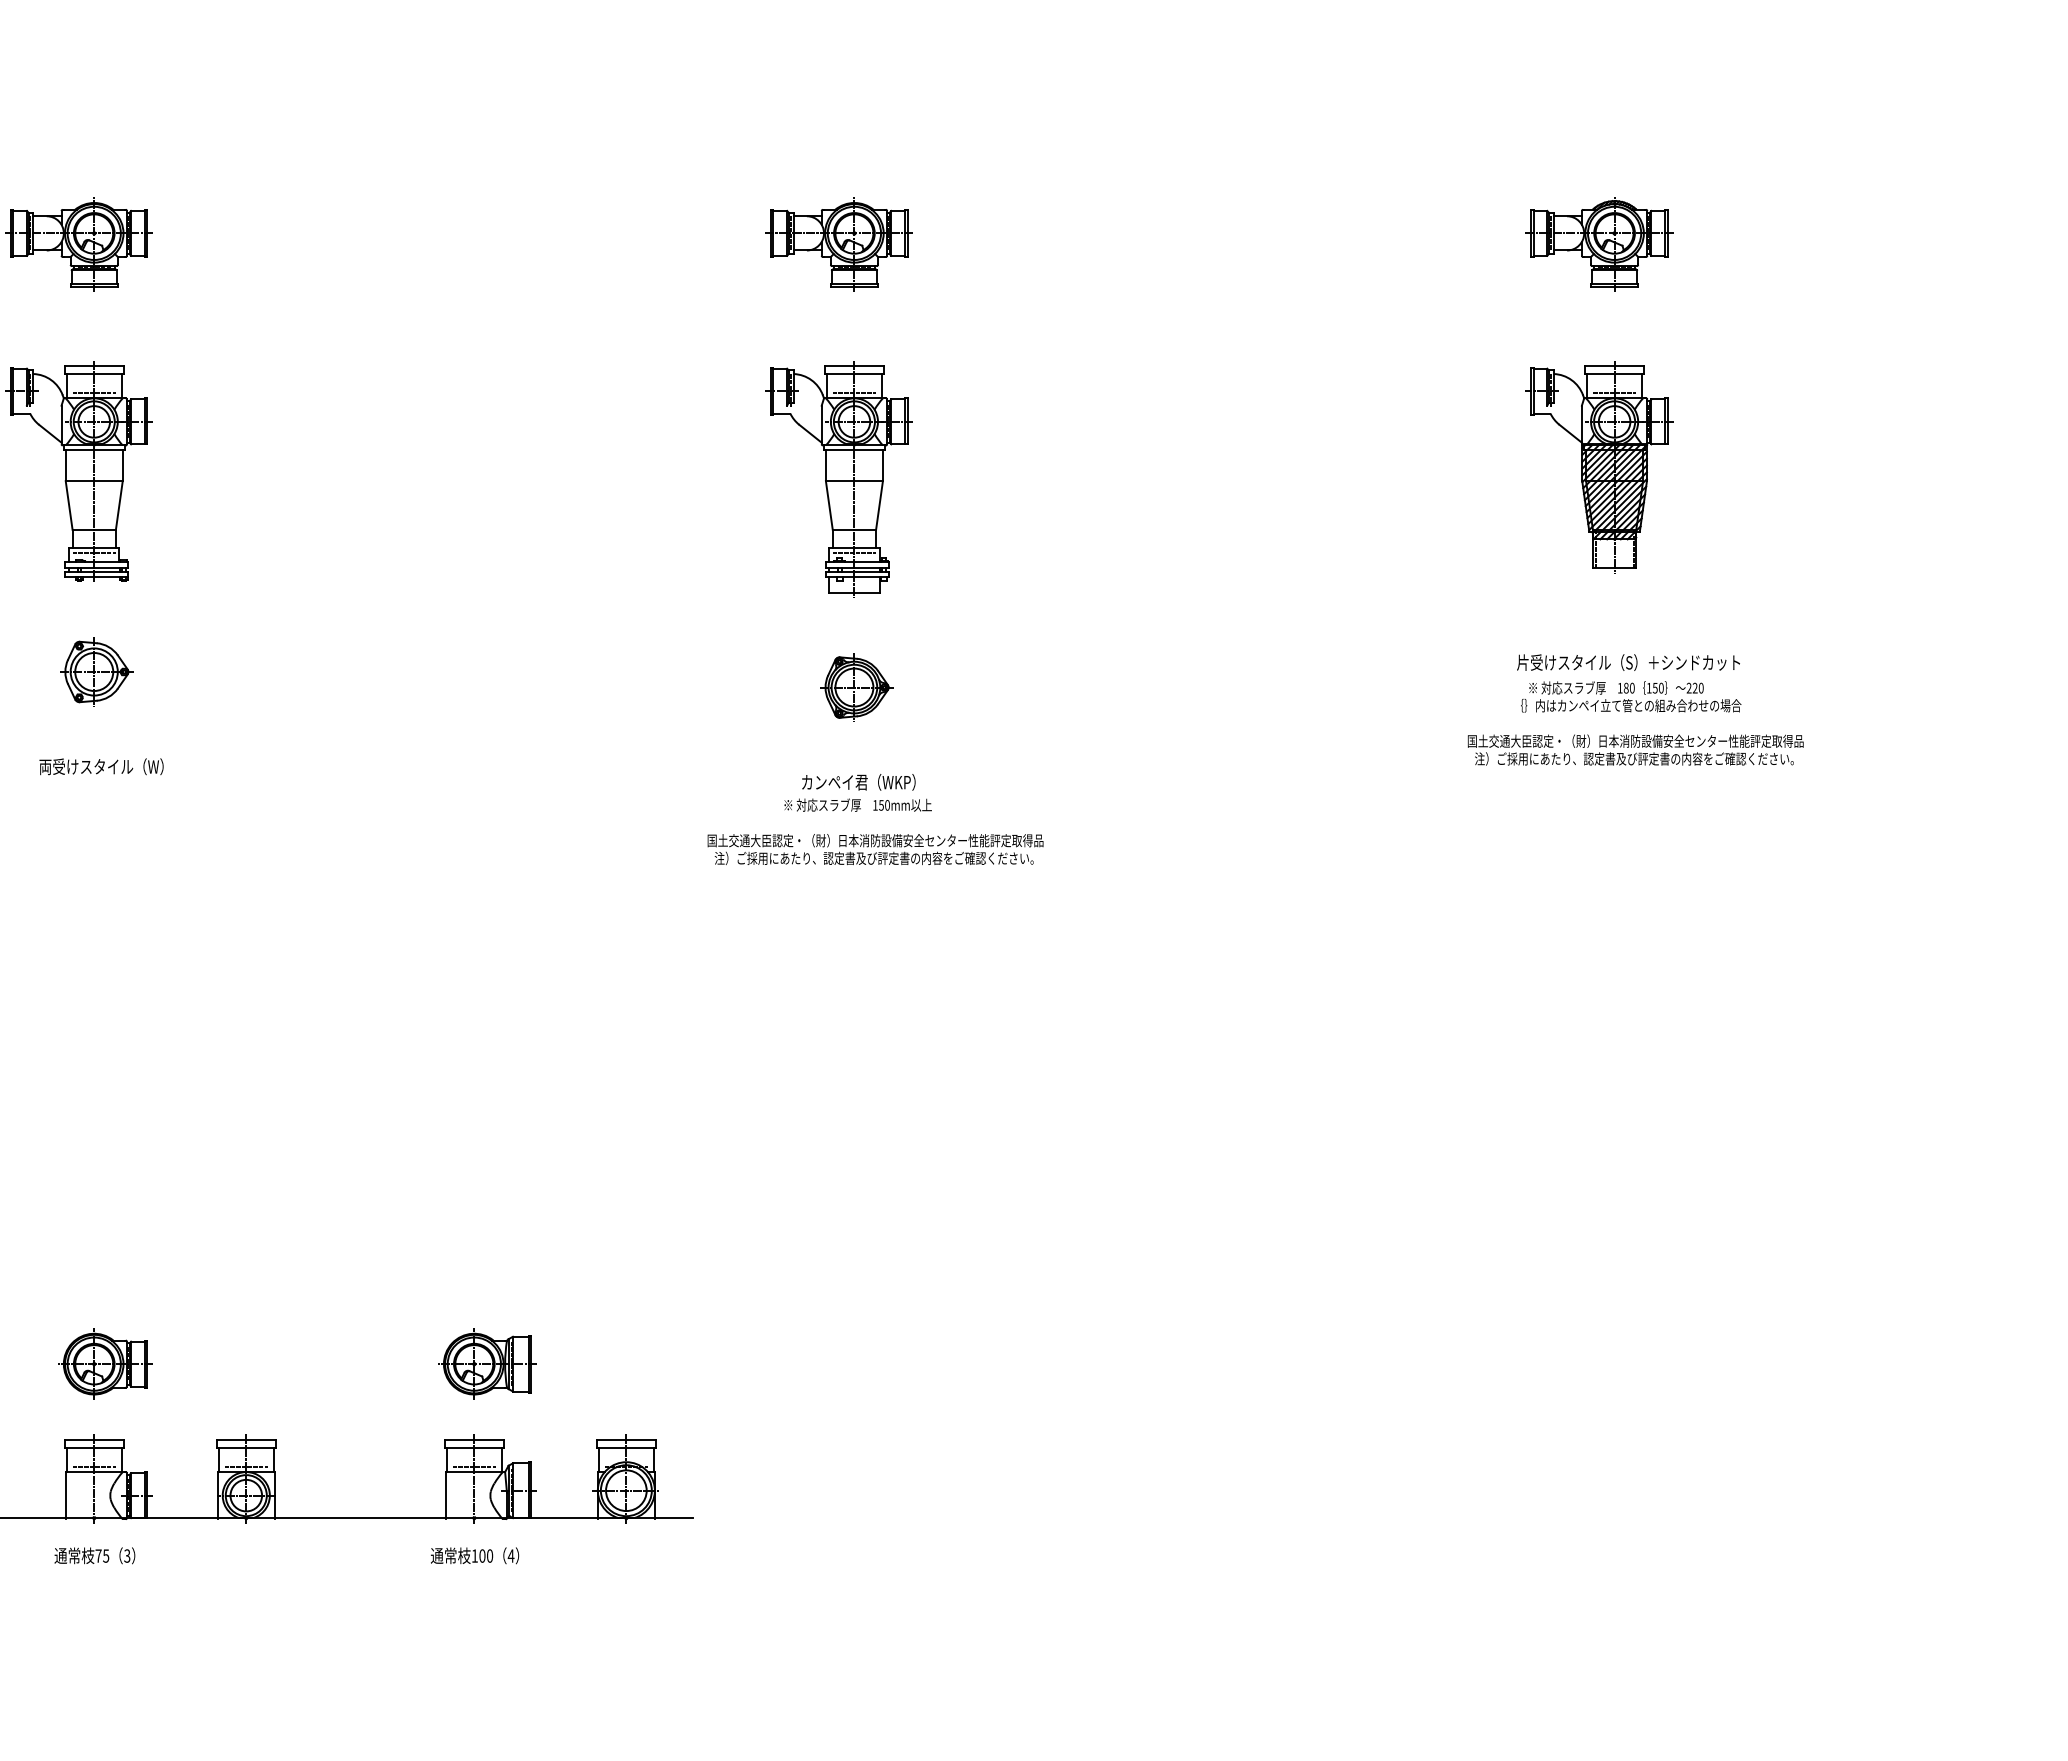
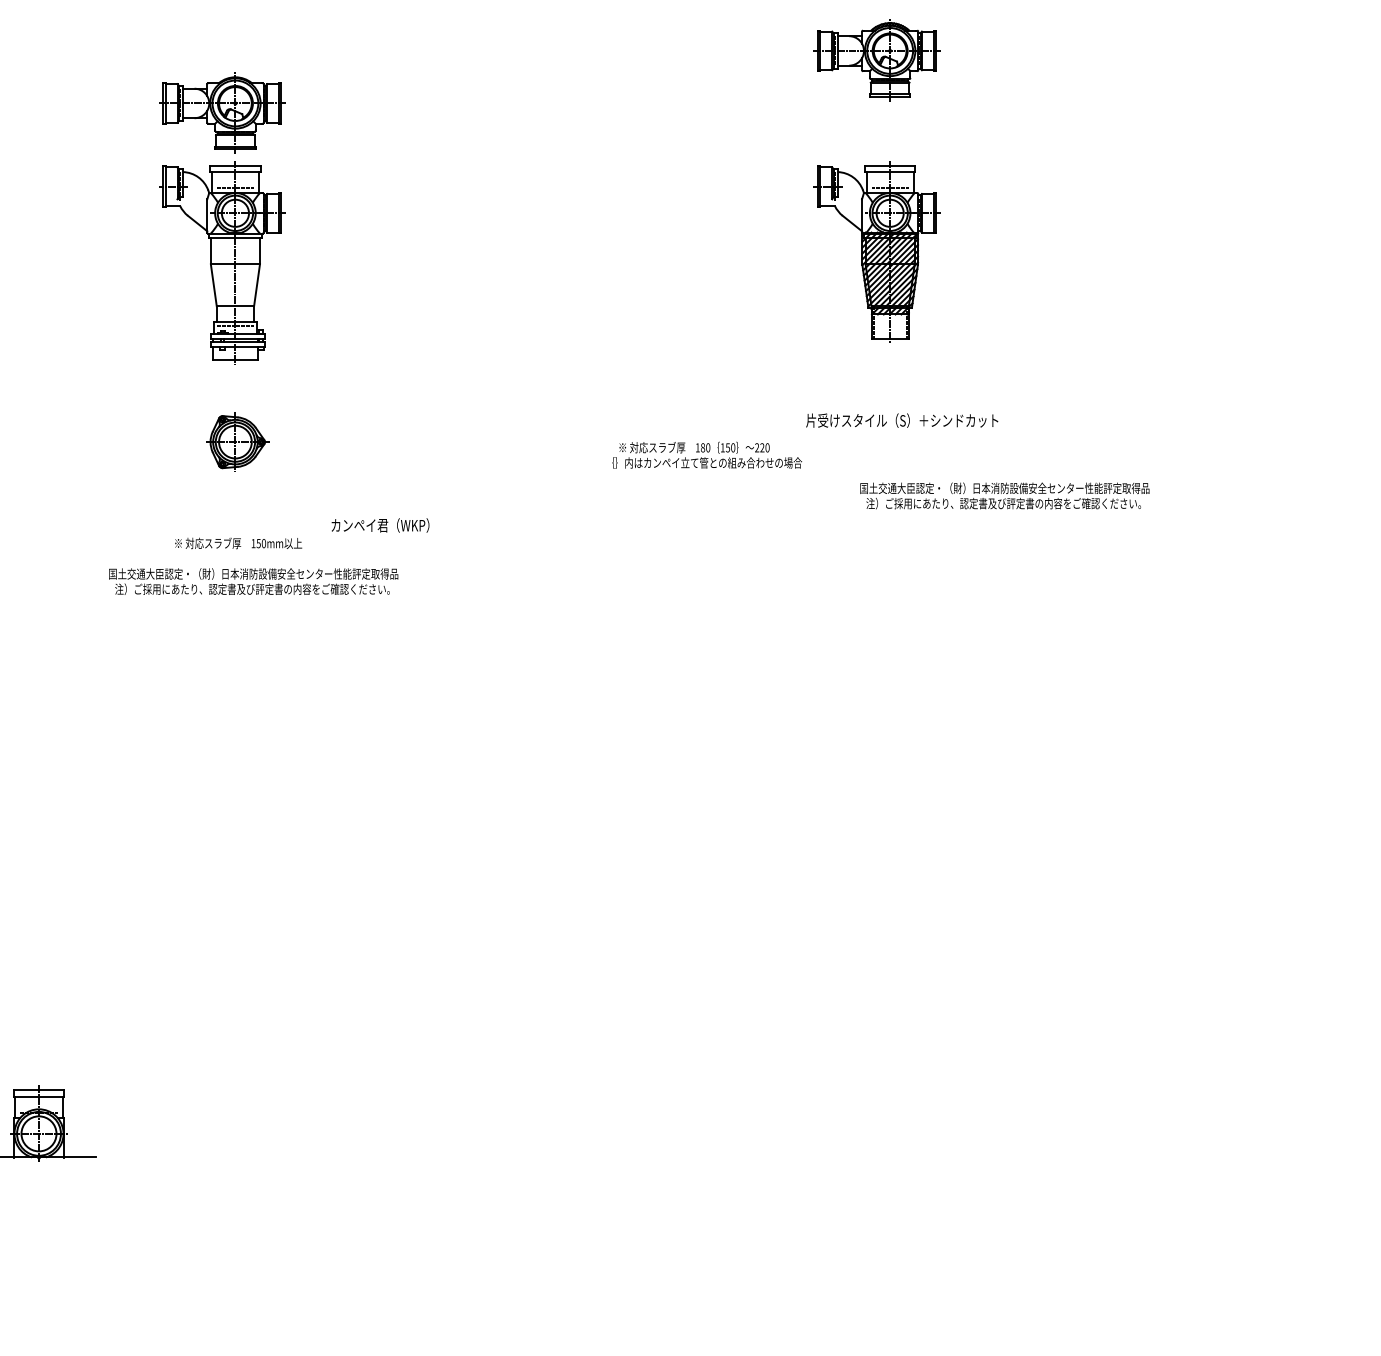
part: (838, 244) -> (221, 113), moved
text: (1631, 696) -> (707, 454), moved
text: (1635, 749) -> (1004, 495), moved
text: (858, 782) -> (380, 525), moved

